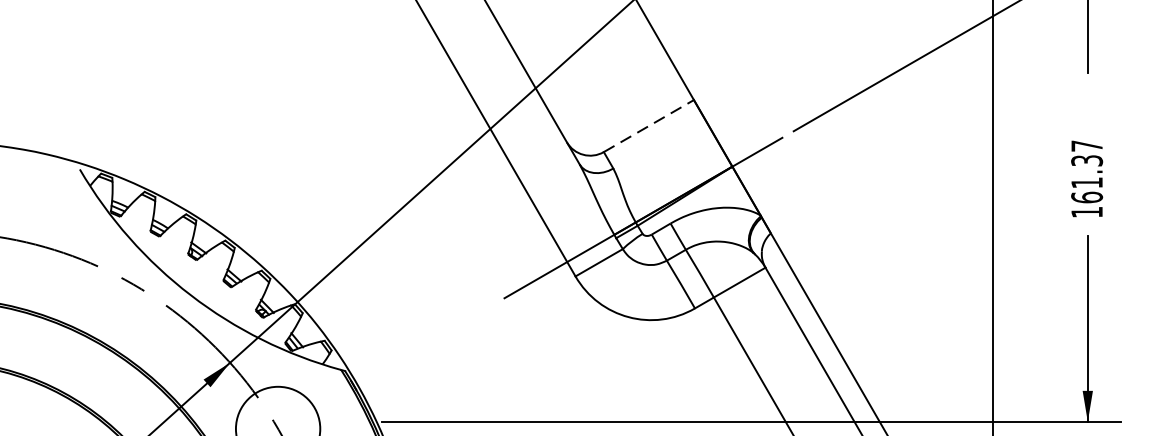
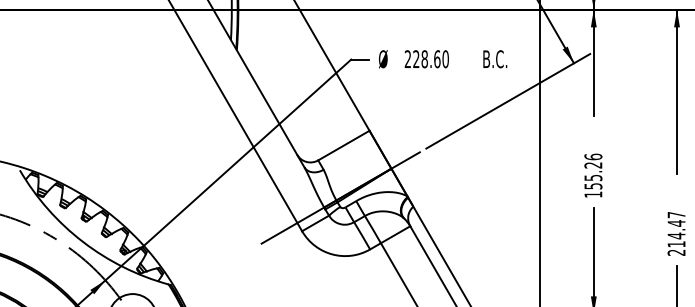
line: (648, 125) -> (343, 145), dashed -> solid
text: (1087, 171) -> (593, 171), 161.37 -> 155.26

